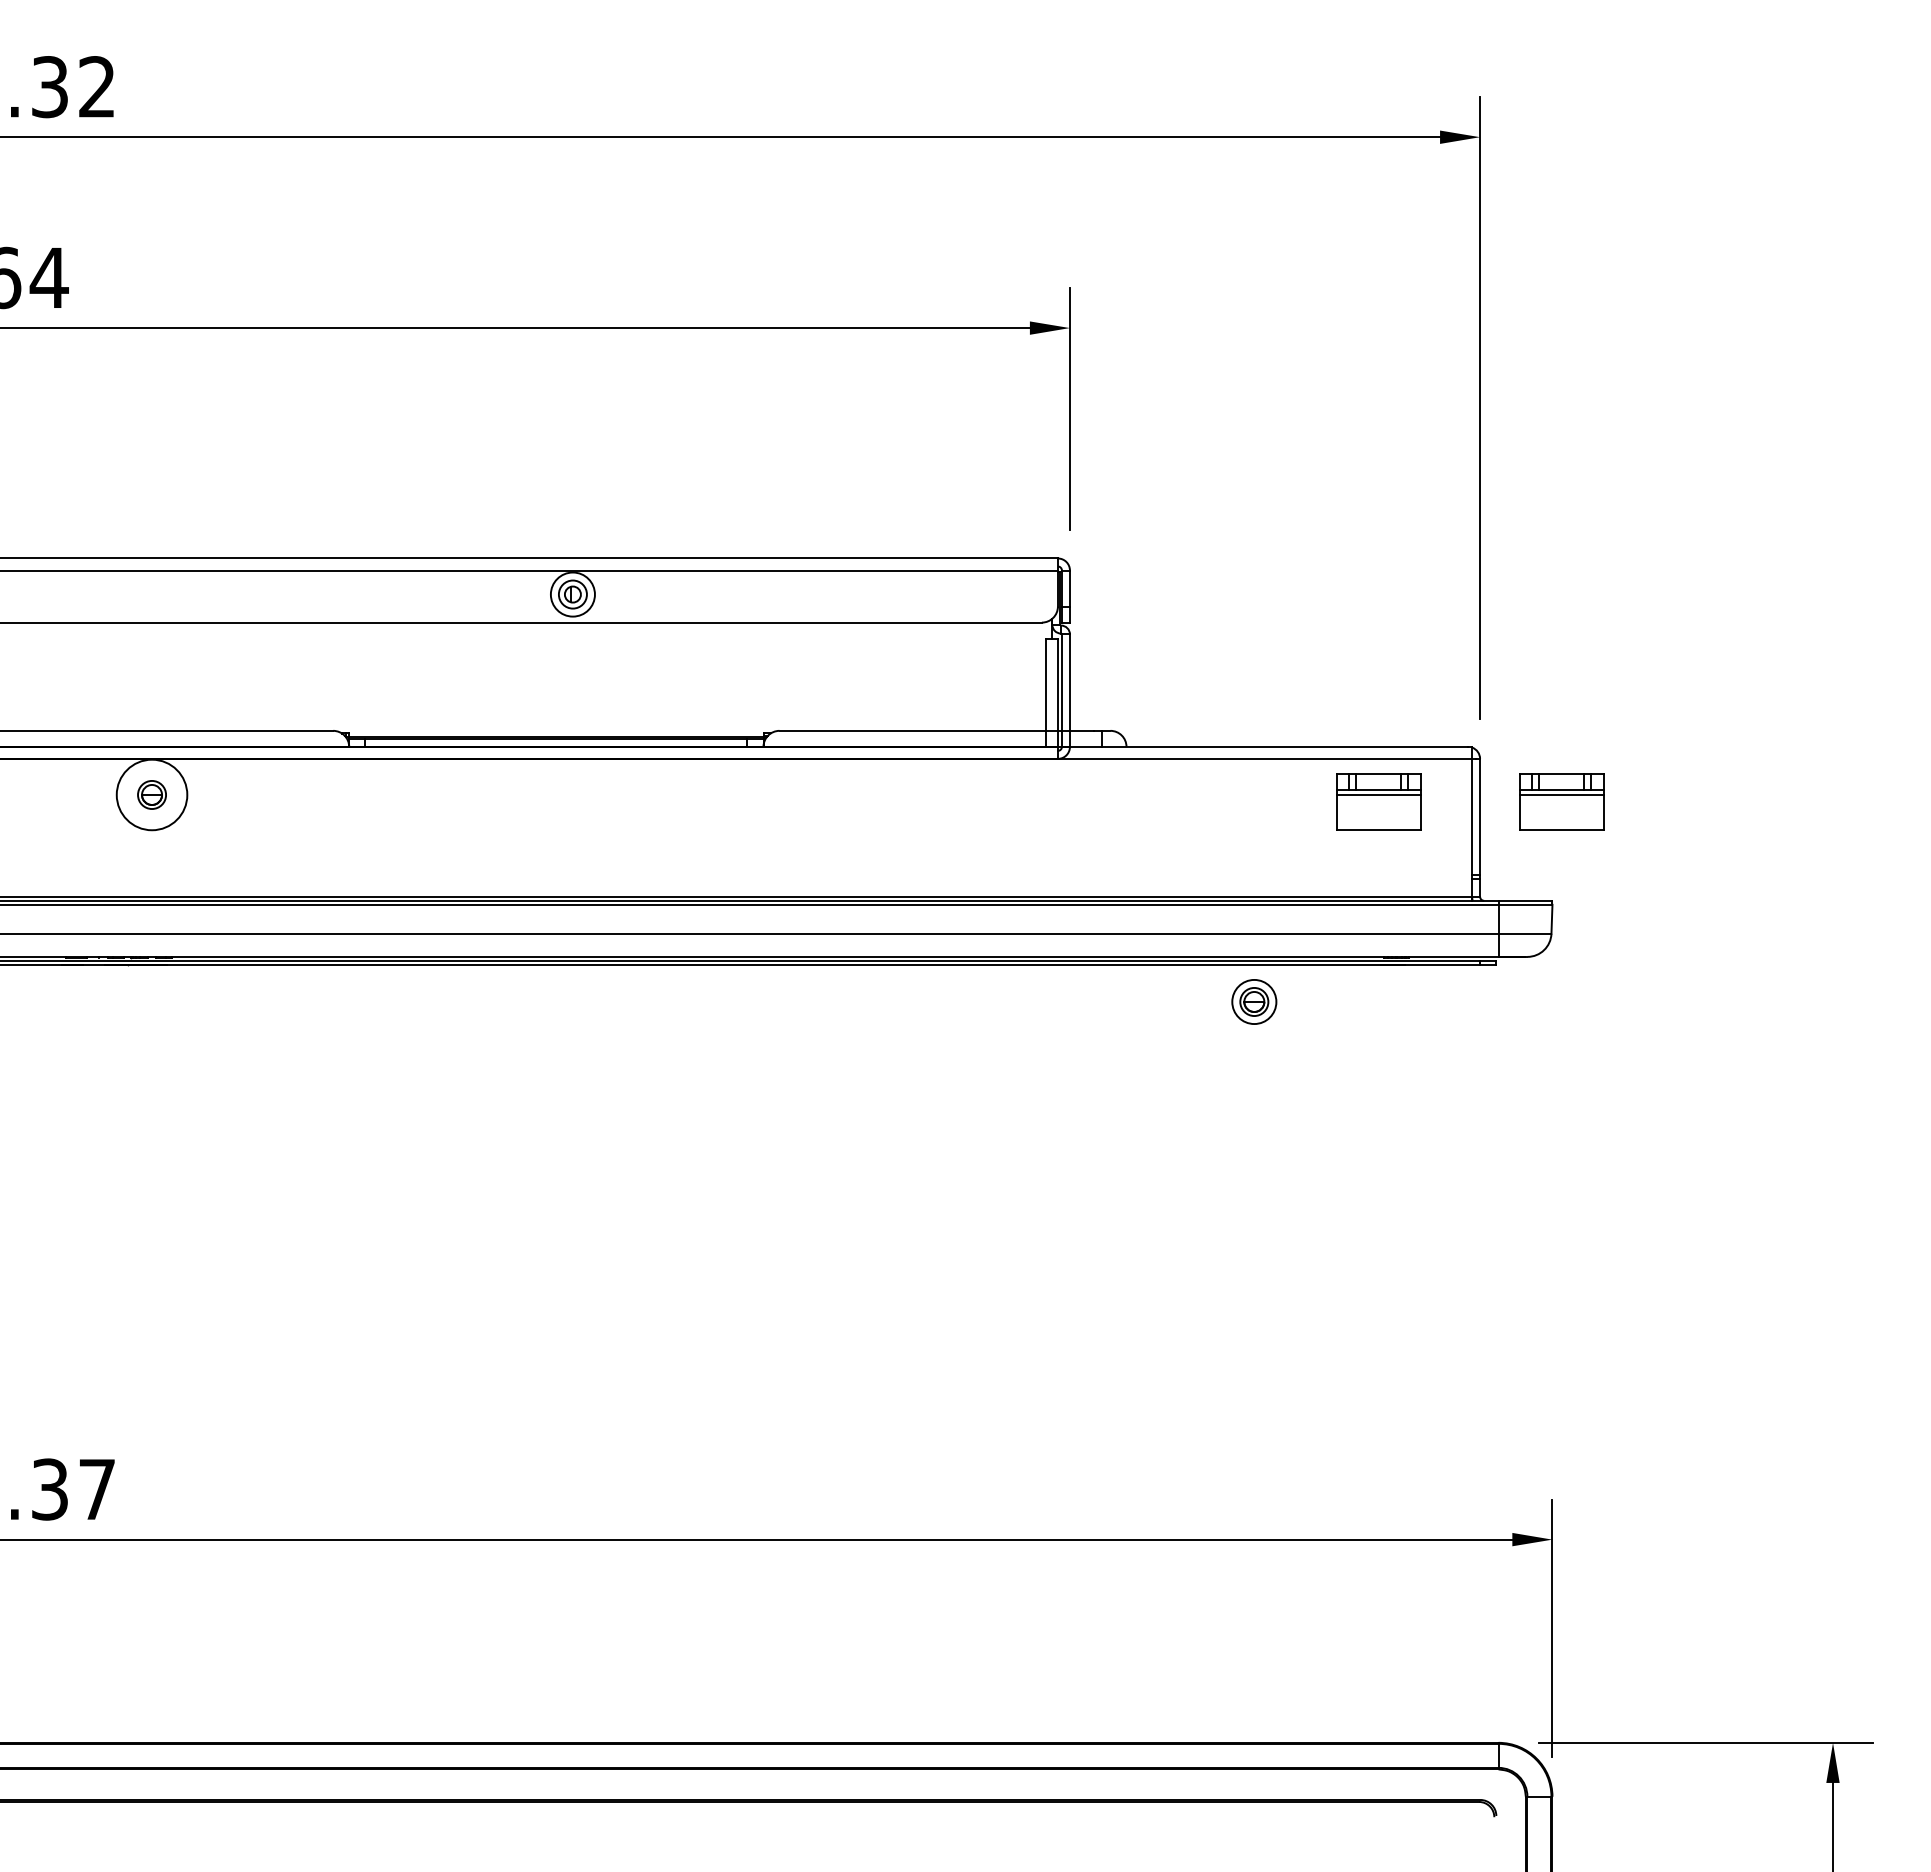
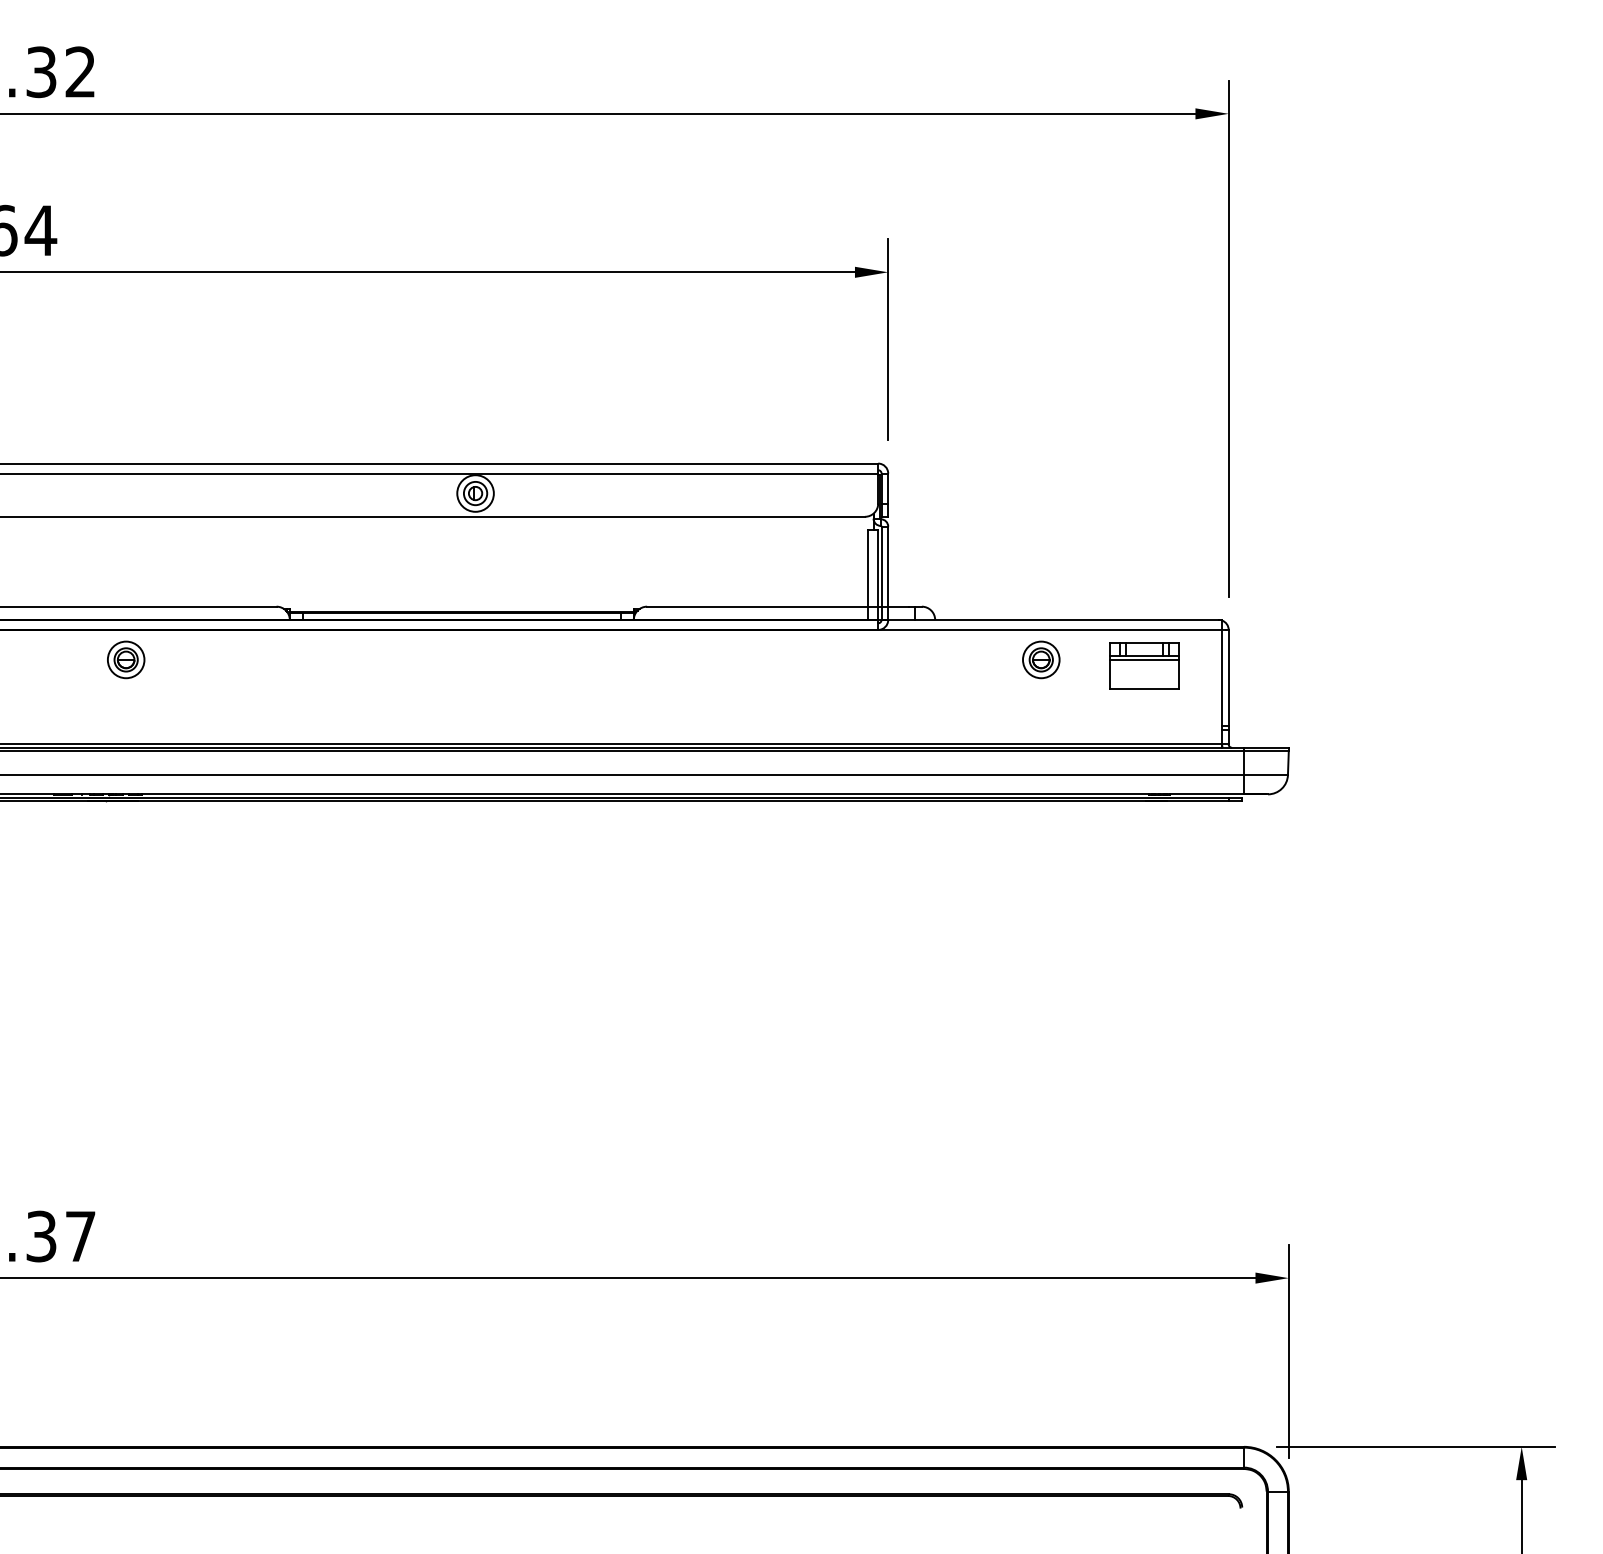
circle: (152, 794) -> (126, 659), size x0.62
part: (1561, 801) -> (1296, 665), removed
part: (1254, 1001) -> (1041, 659), moved

